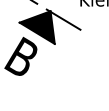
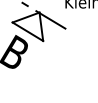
fill: (36, 27) -> (27, 26), removed

